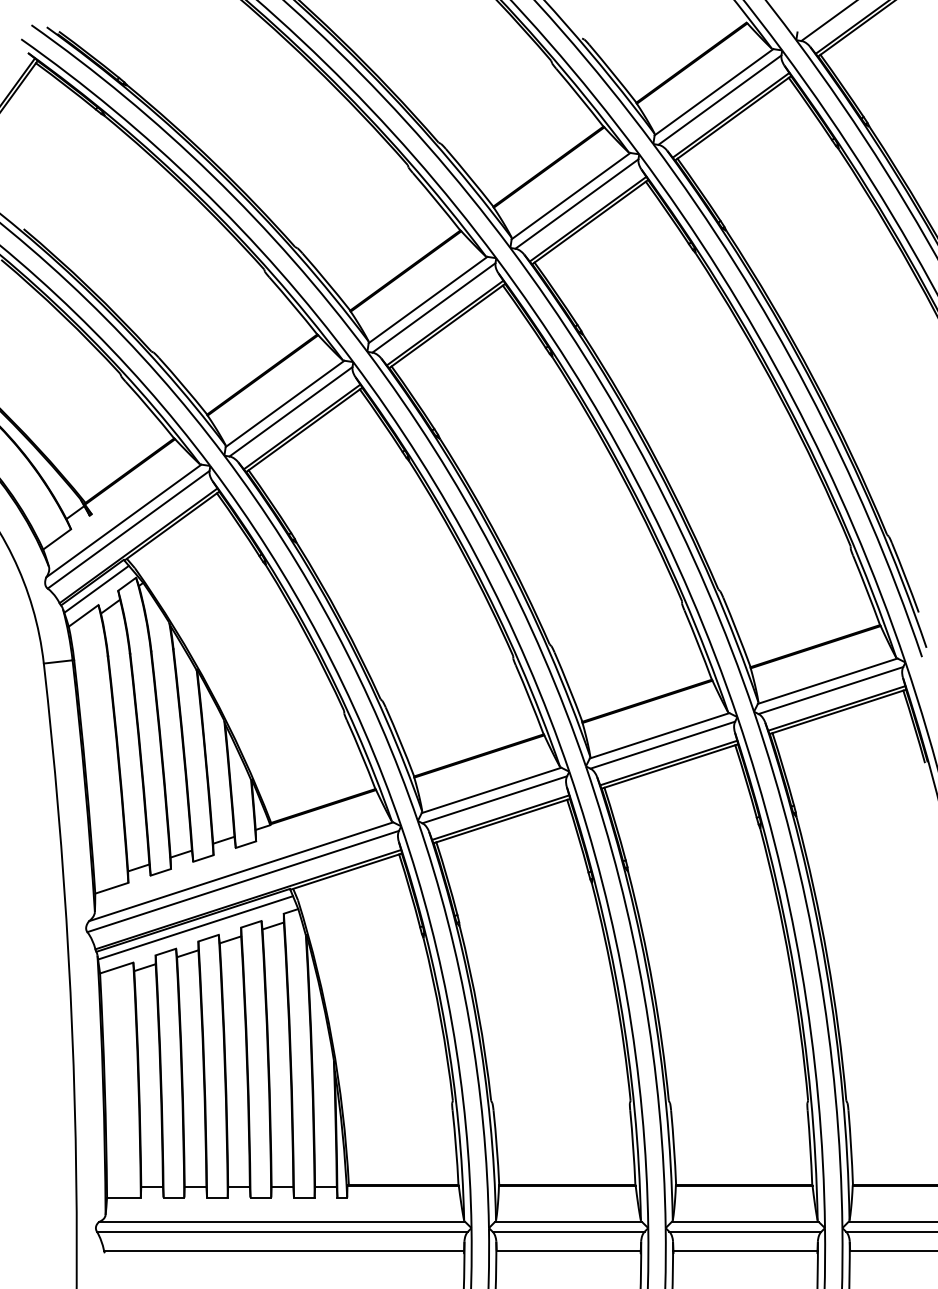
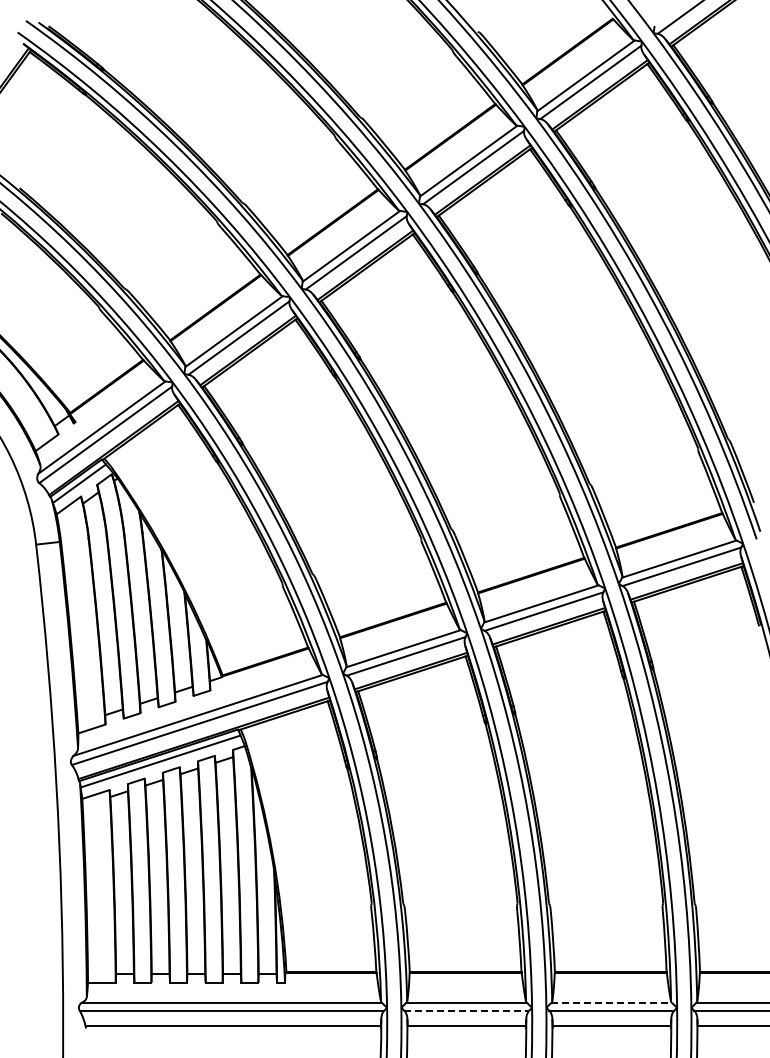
line: (746, 1221) -> (612, 1002), solid -> dashed
line: (569, 1231) -> (467, 1010), solid -> dashed

